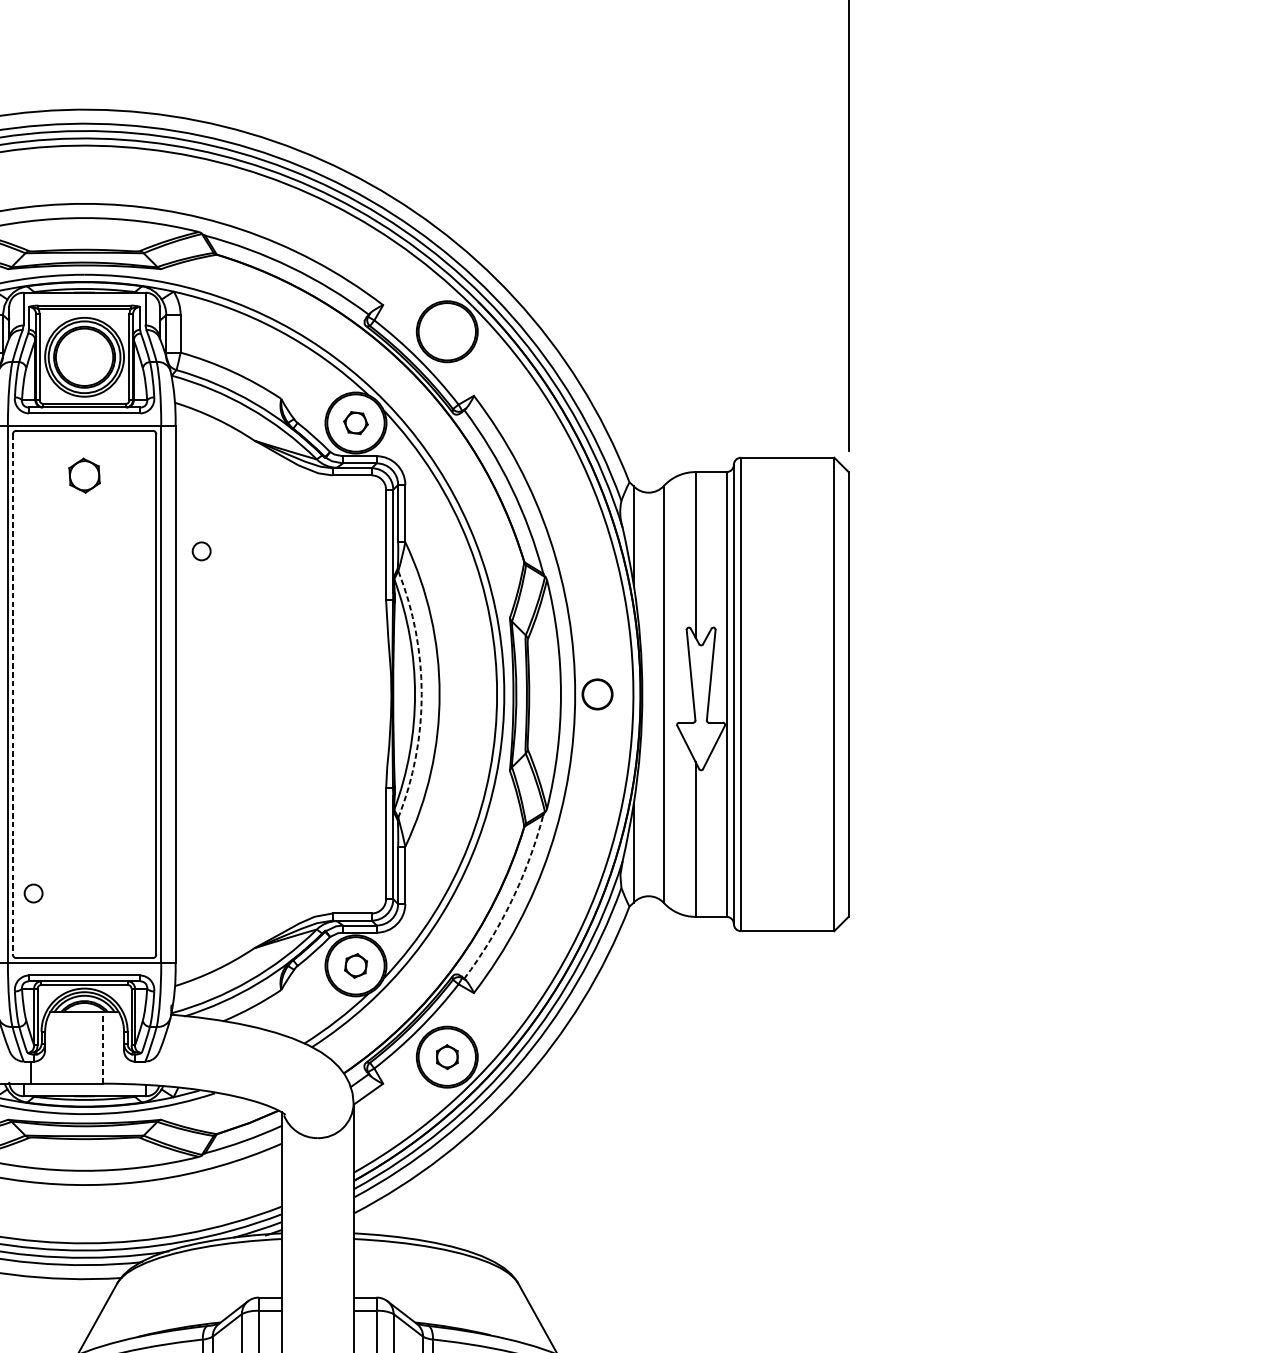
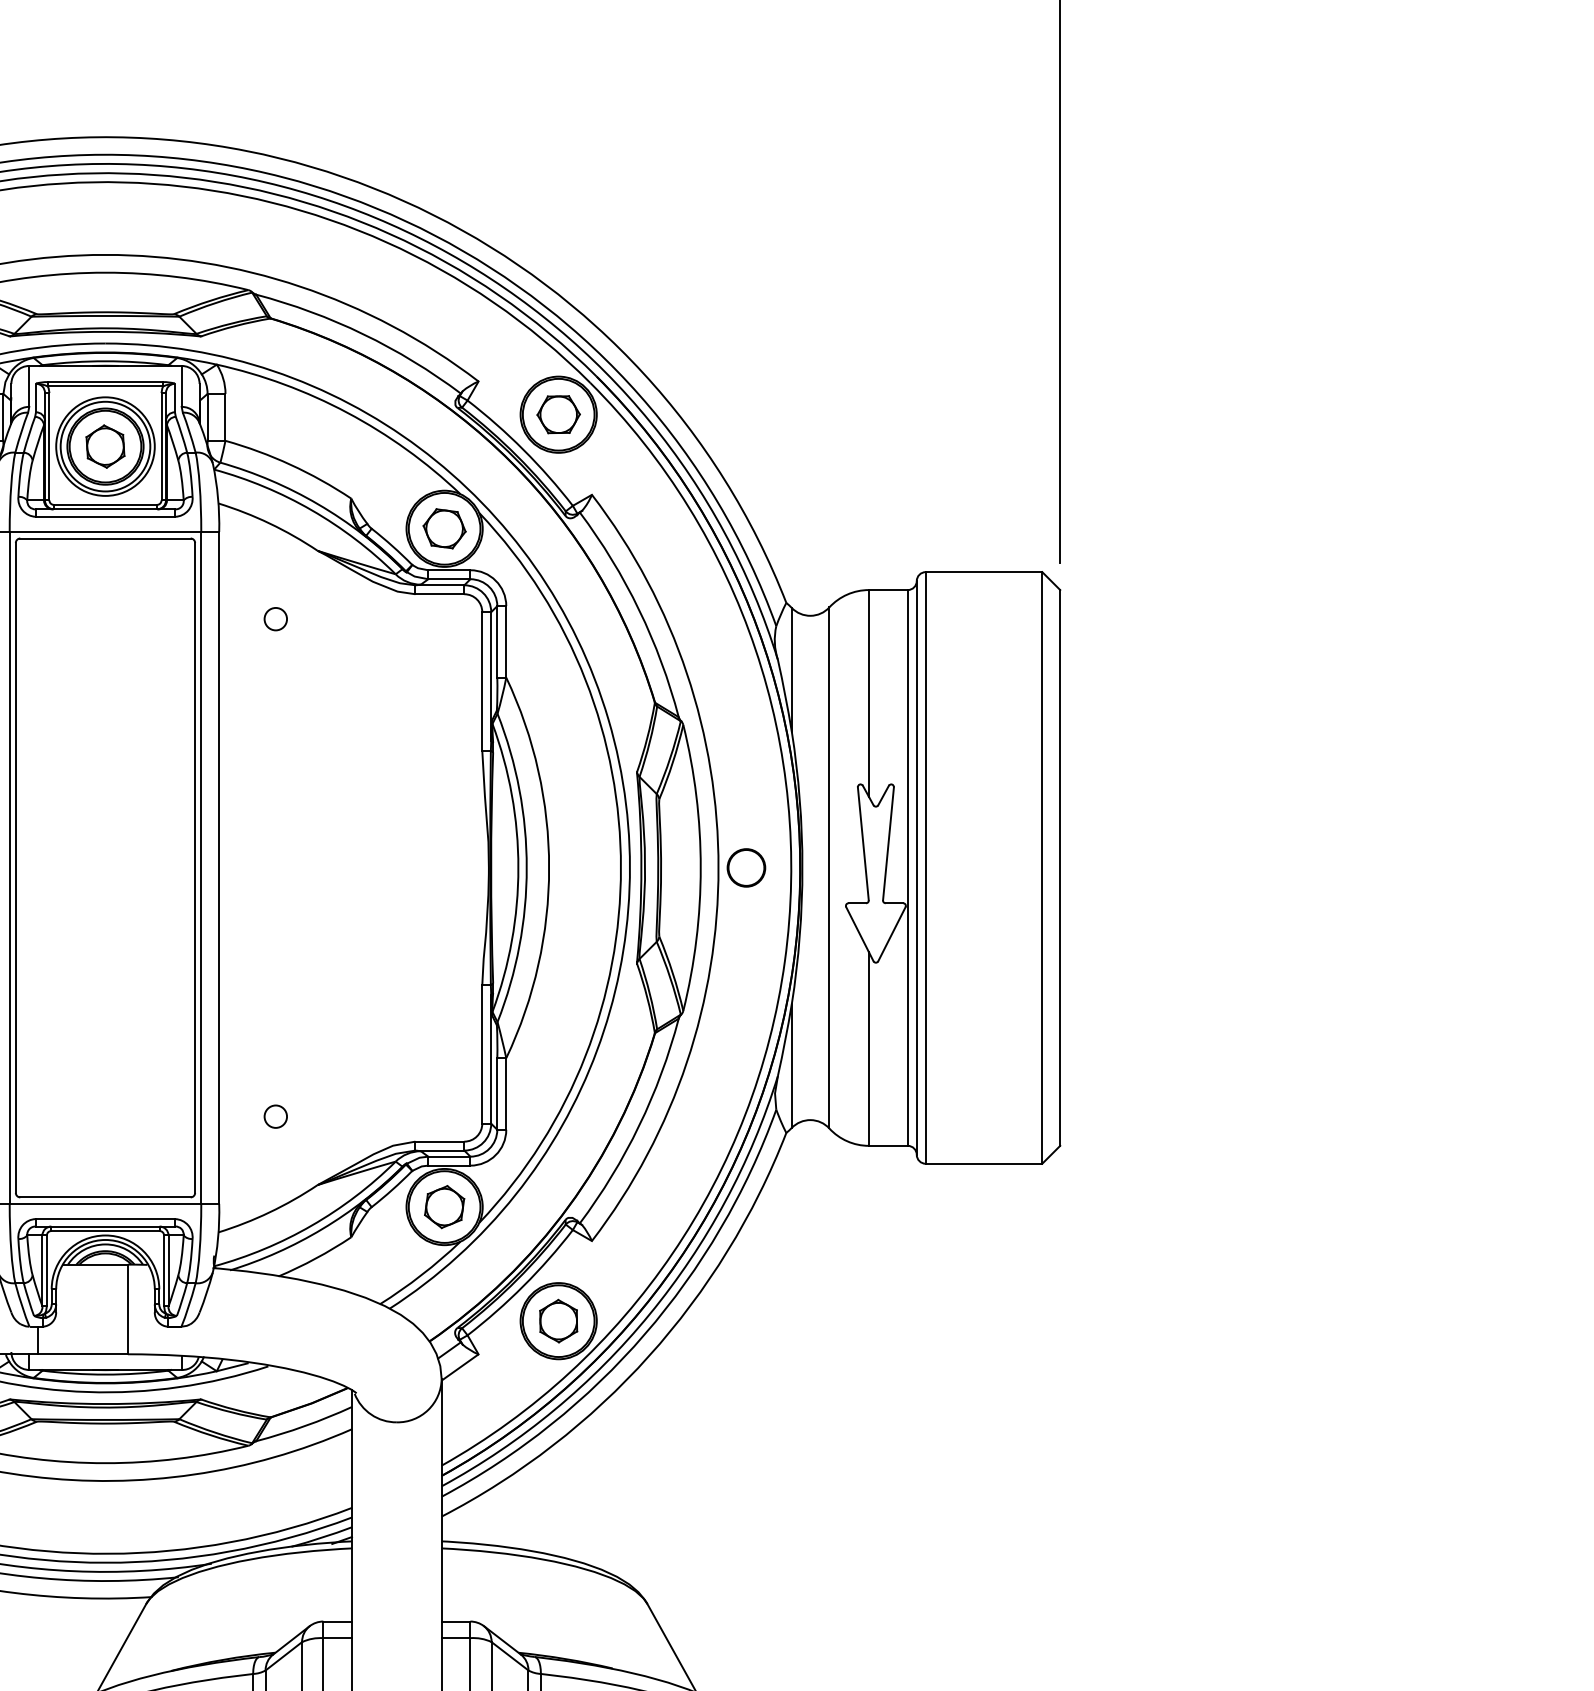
part: (447, 331) -> (558, 414), added
part: (355, 422) -> (444, 528), size x1.43
part: (84, 475) -> (105, 446), moved
circle: (201, 551) -> (275, 619), moved
line: (12, 694) -> (15, 867), dashed -> solid
arc: (421, 694) -> (526, 867), dashed -> solid
circle: (33, 893) -> (275, 1116), moved
arc: (511, 900) -> (639, 1125), dashed -> solid
part: (355, 966) -> (444, 1207), size x1.43
line: (102, 1047) -> (127, 1309), dashed -> solid
part: (447, 1056) -> (558, 1320), size x1.43

